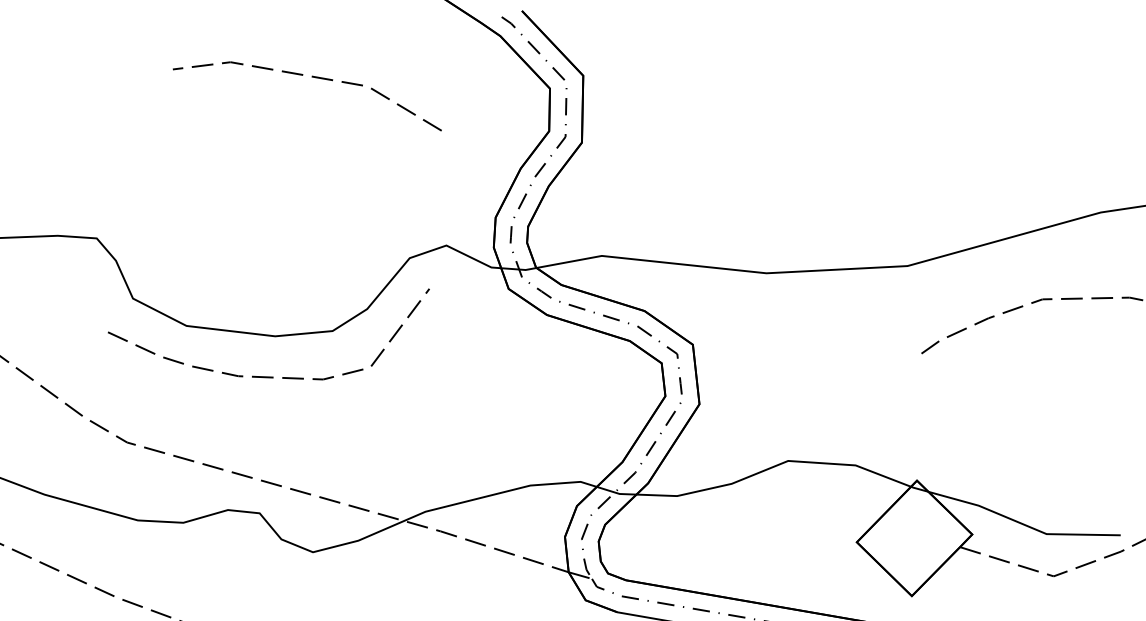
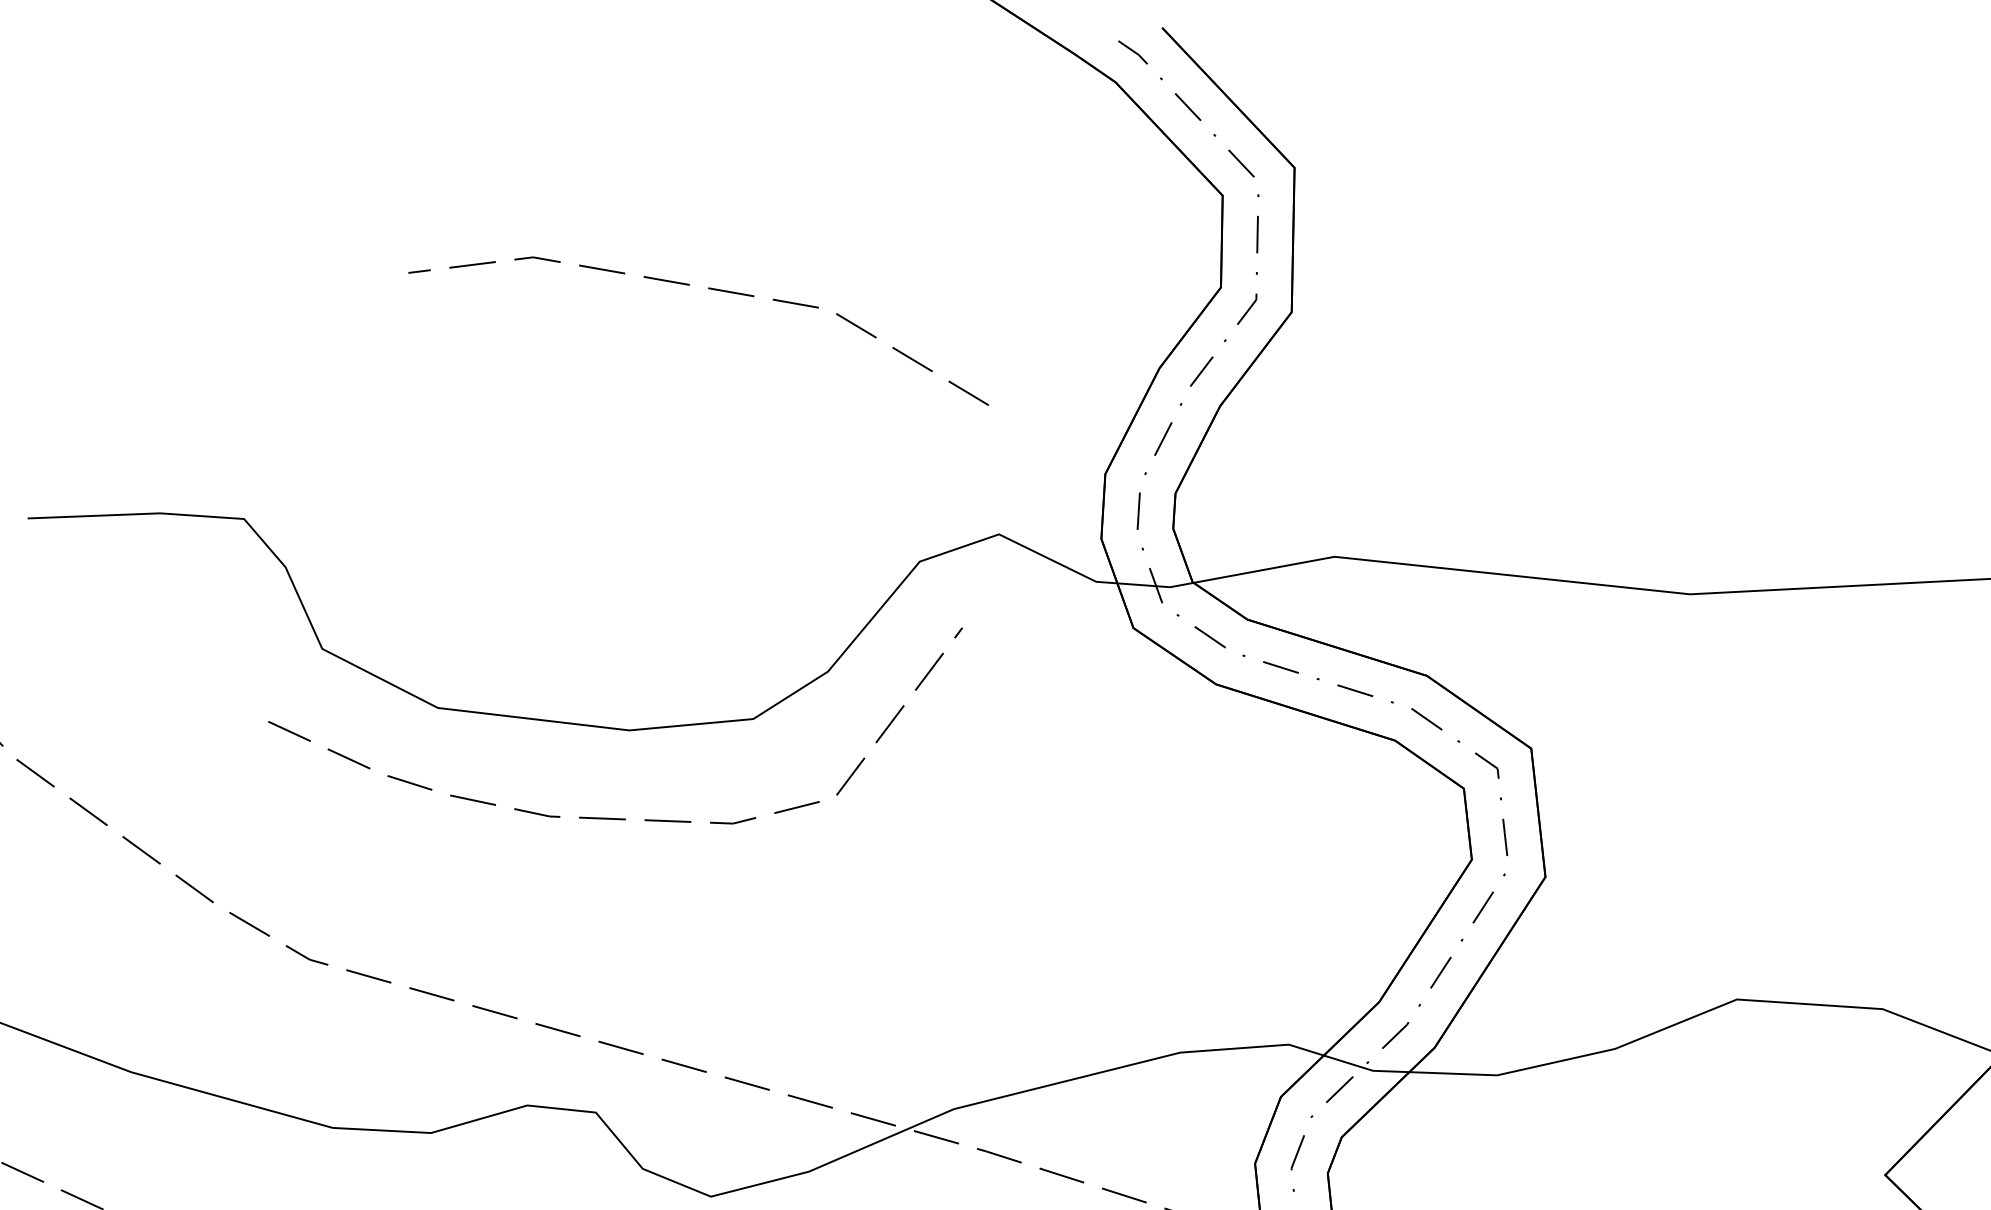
line: (311, 77) -> (707, 290), moved

